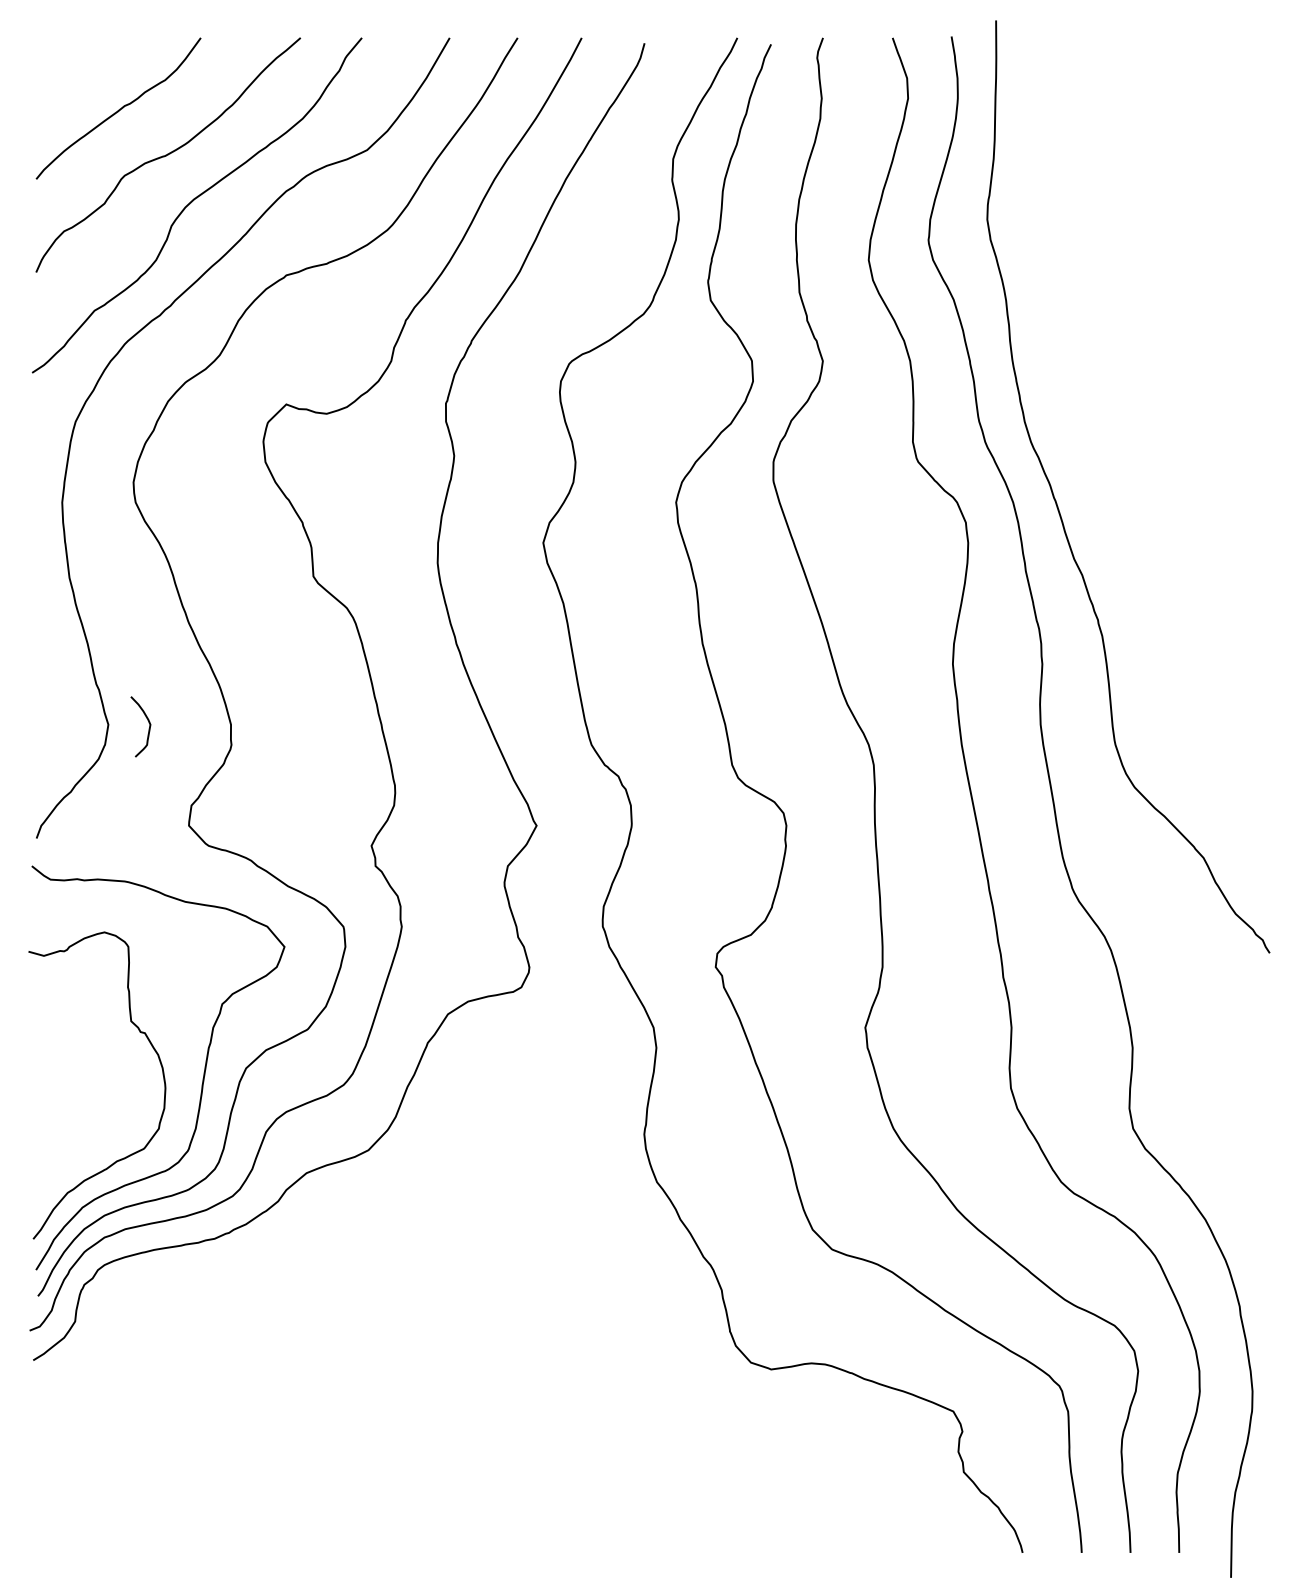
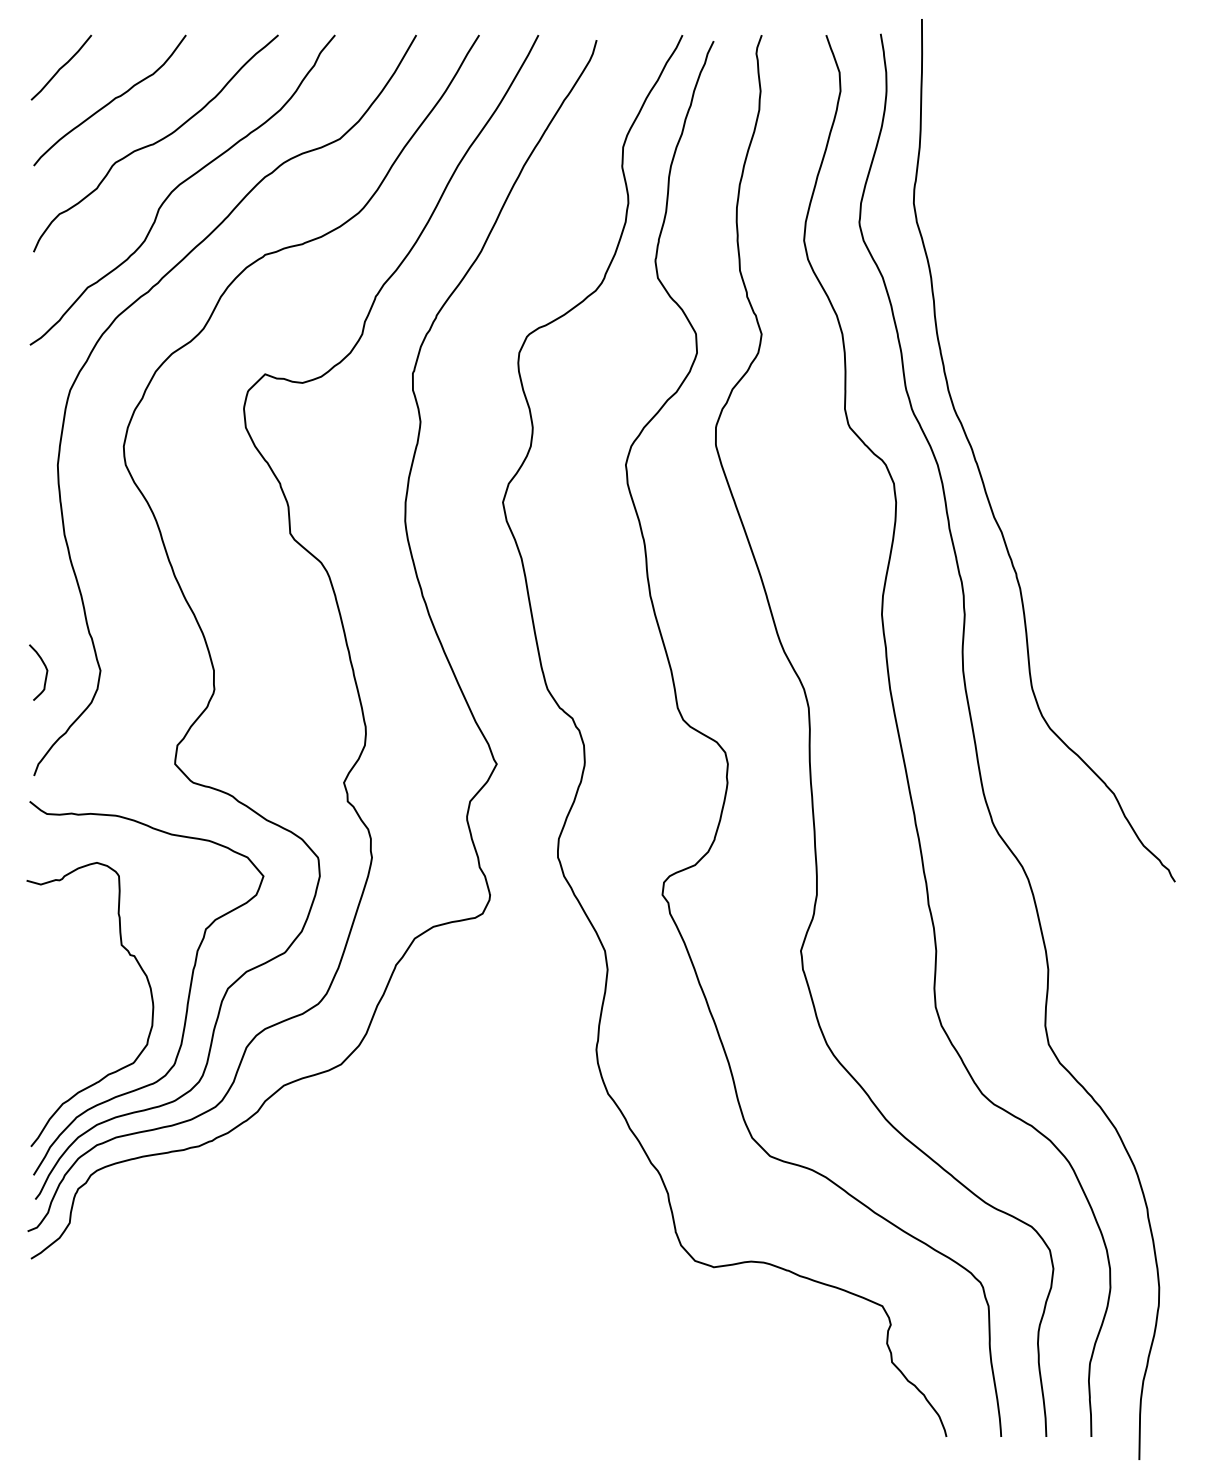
curve: (66, 72) -> (61, 67), added
curve: (148, 728) -> (45, 674), moved

